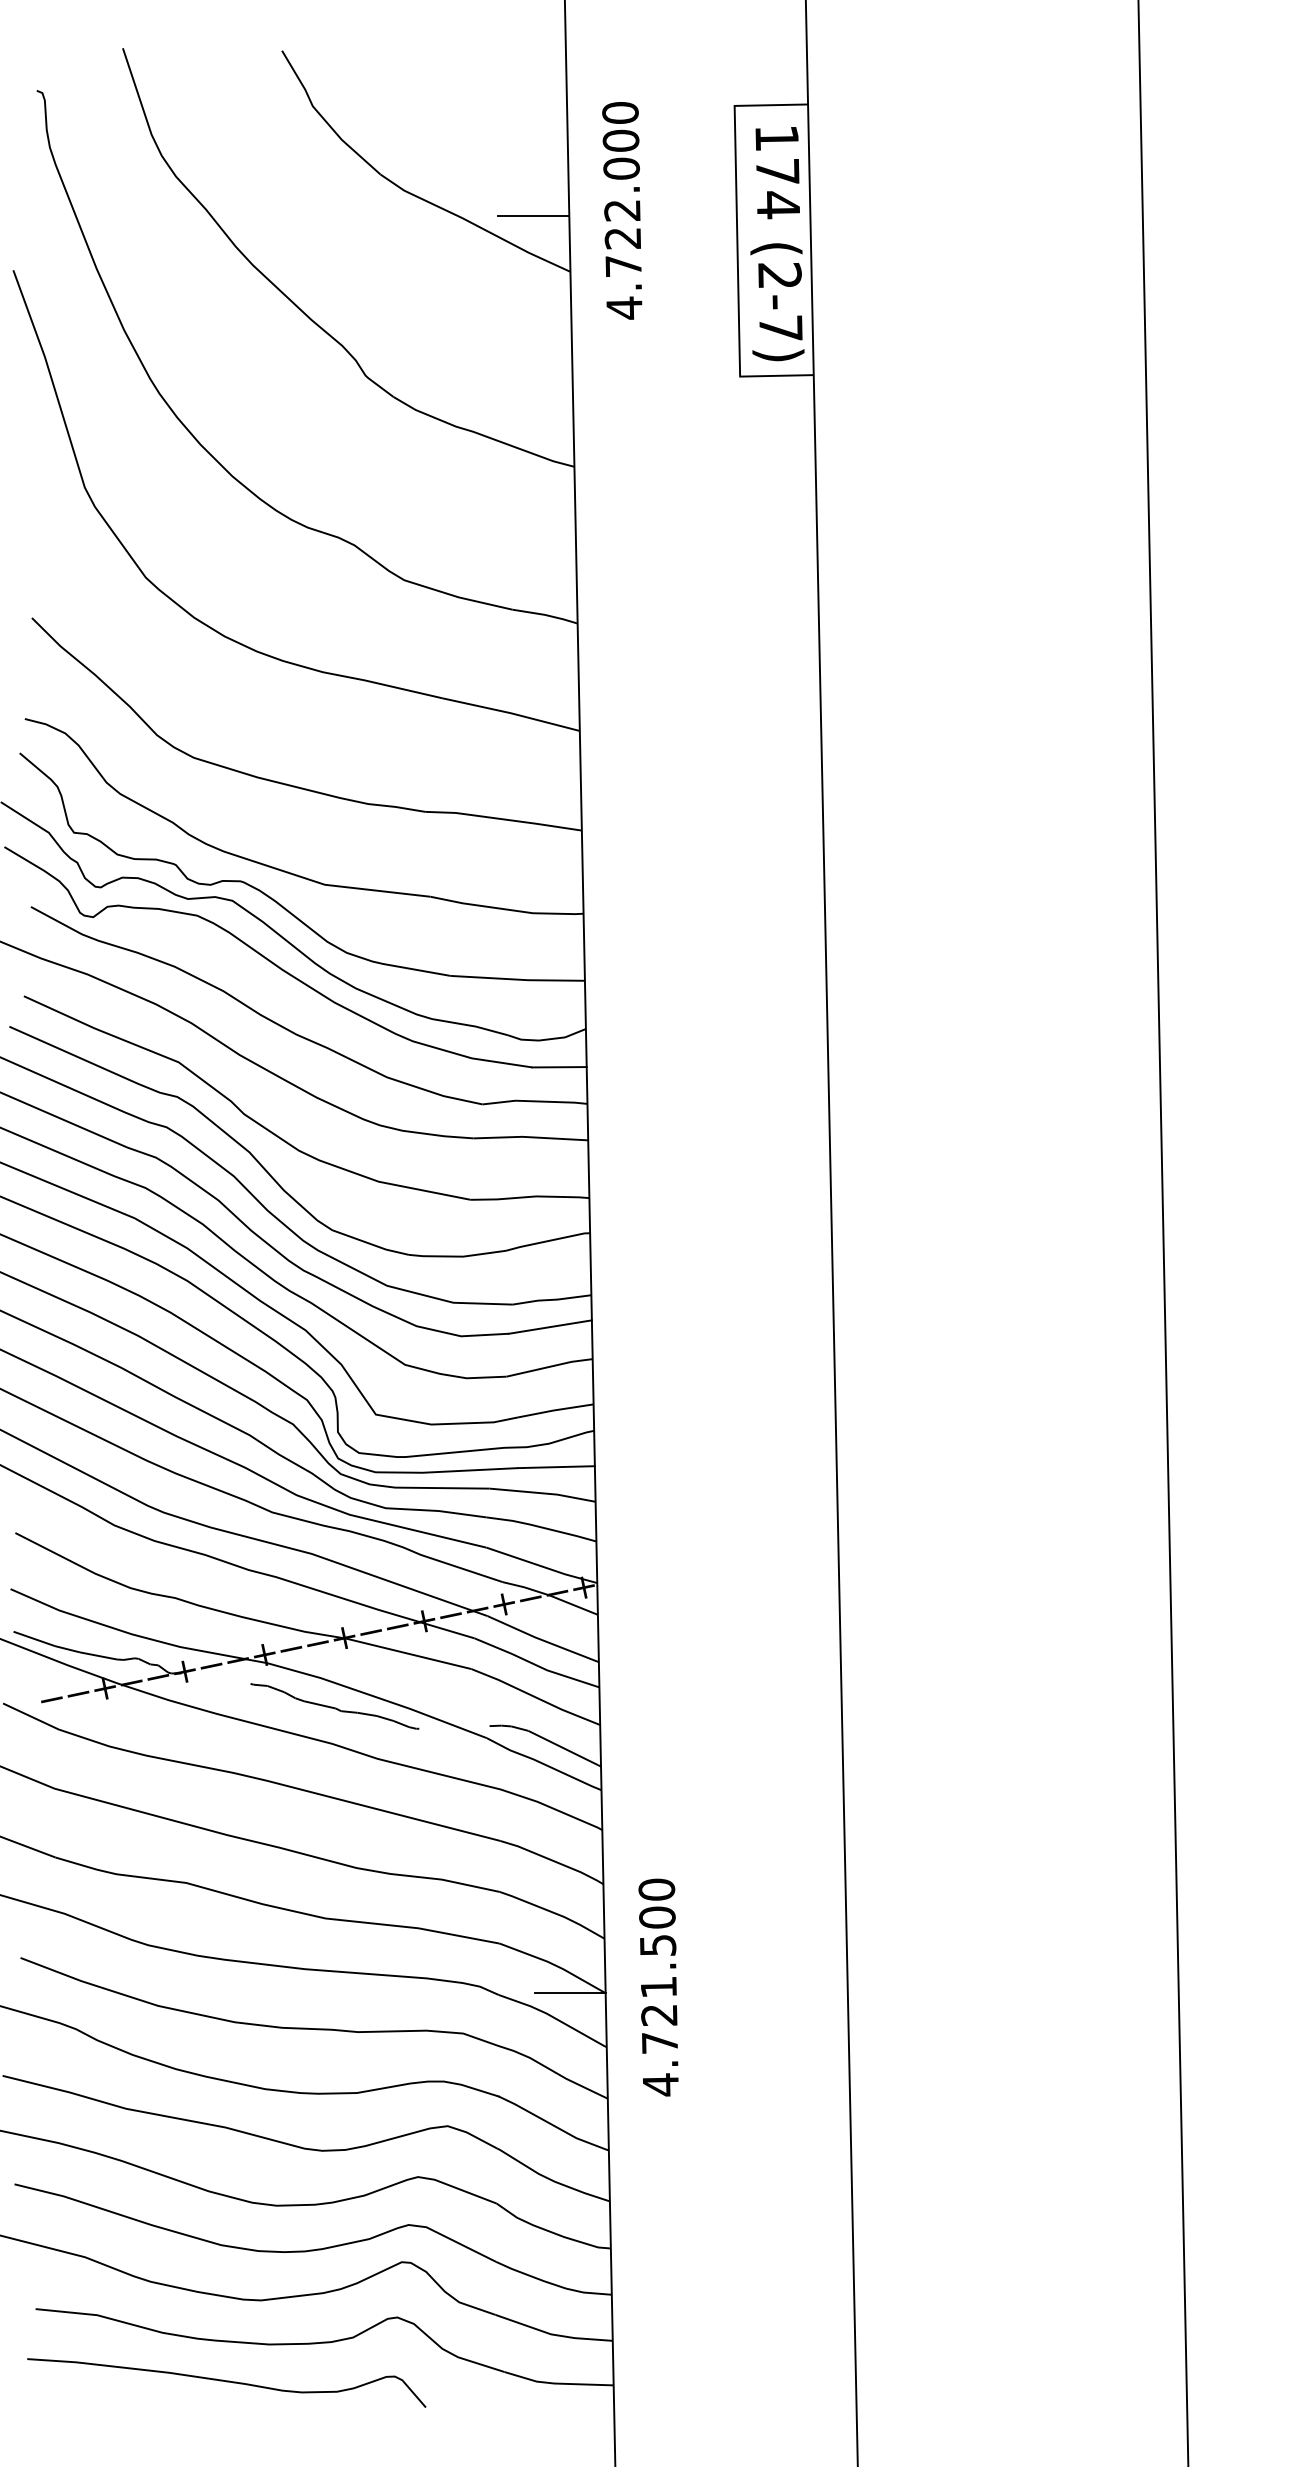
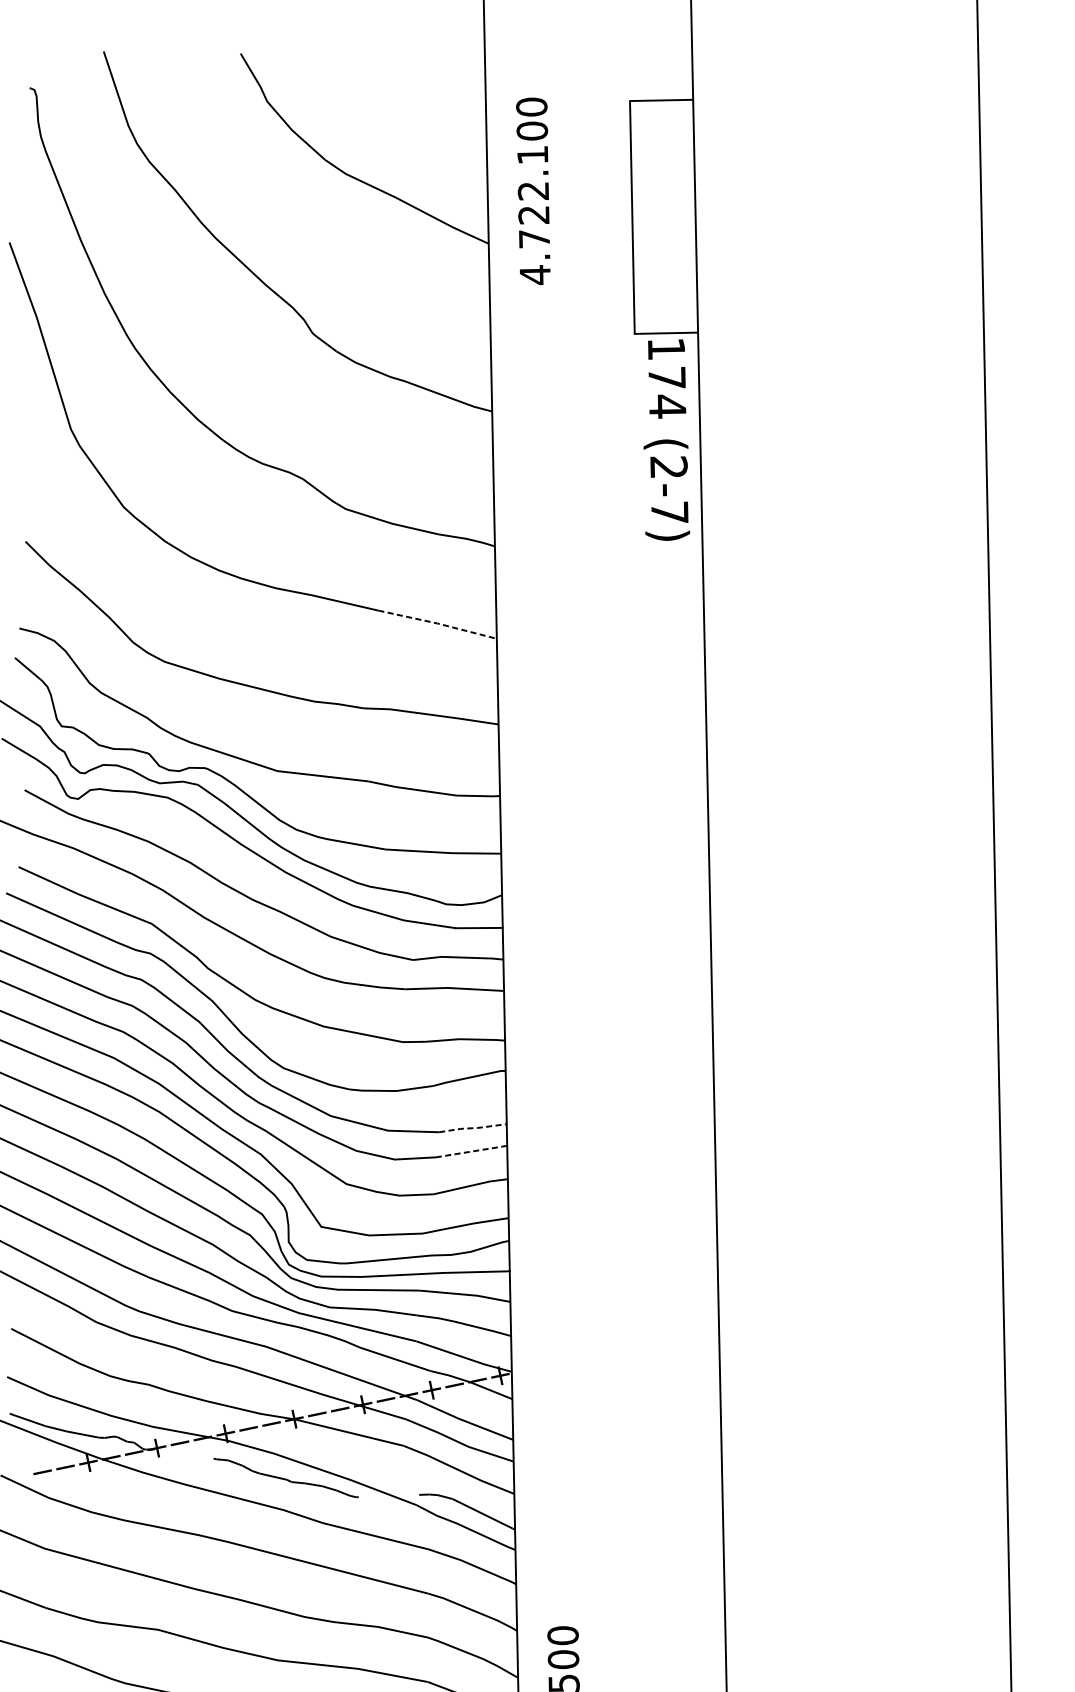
text: (621, 168) -> (532, 154), 4.722.000 -> 4.722.100
line: (533, 215) -> (456, 195), removed
text: (777, 244) -> (666, 440), moved
line: (510, 713) -> (437, 623), solid -> dashed
line: (551, 1299) -> (472, 1127), solid -> dashed
line: (550, 1327) -> (471, 1151), solid -> dashed

